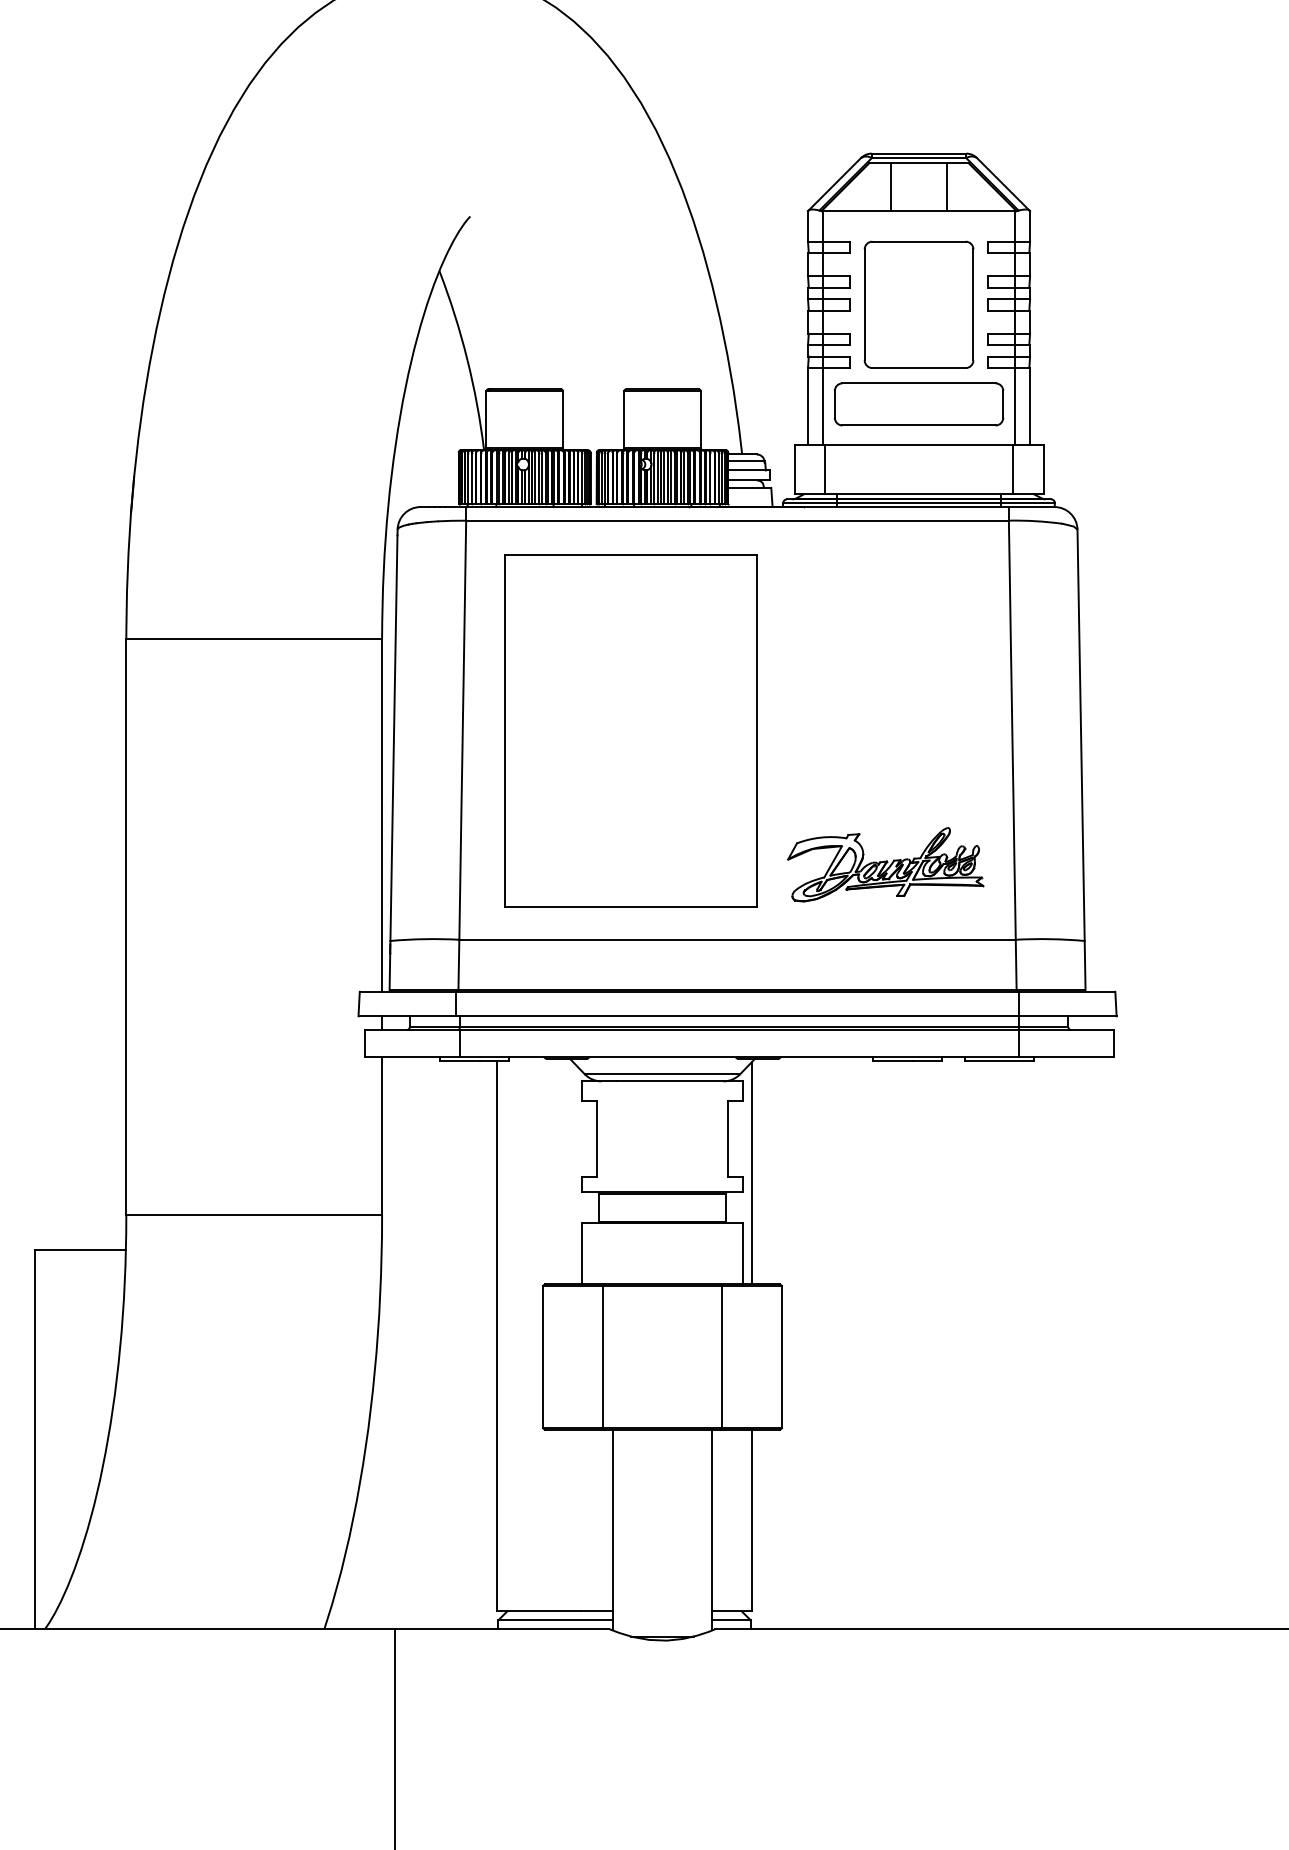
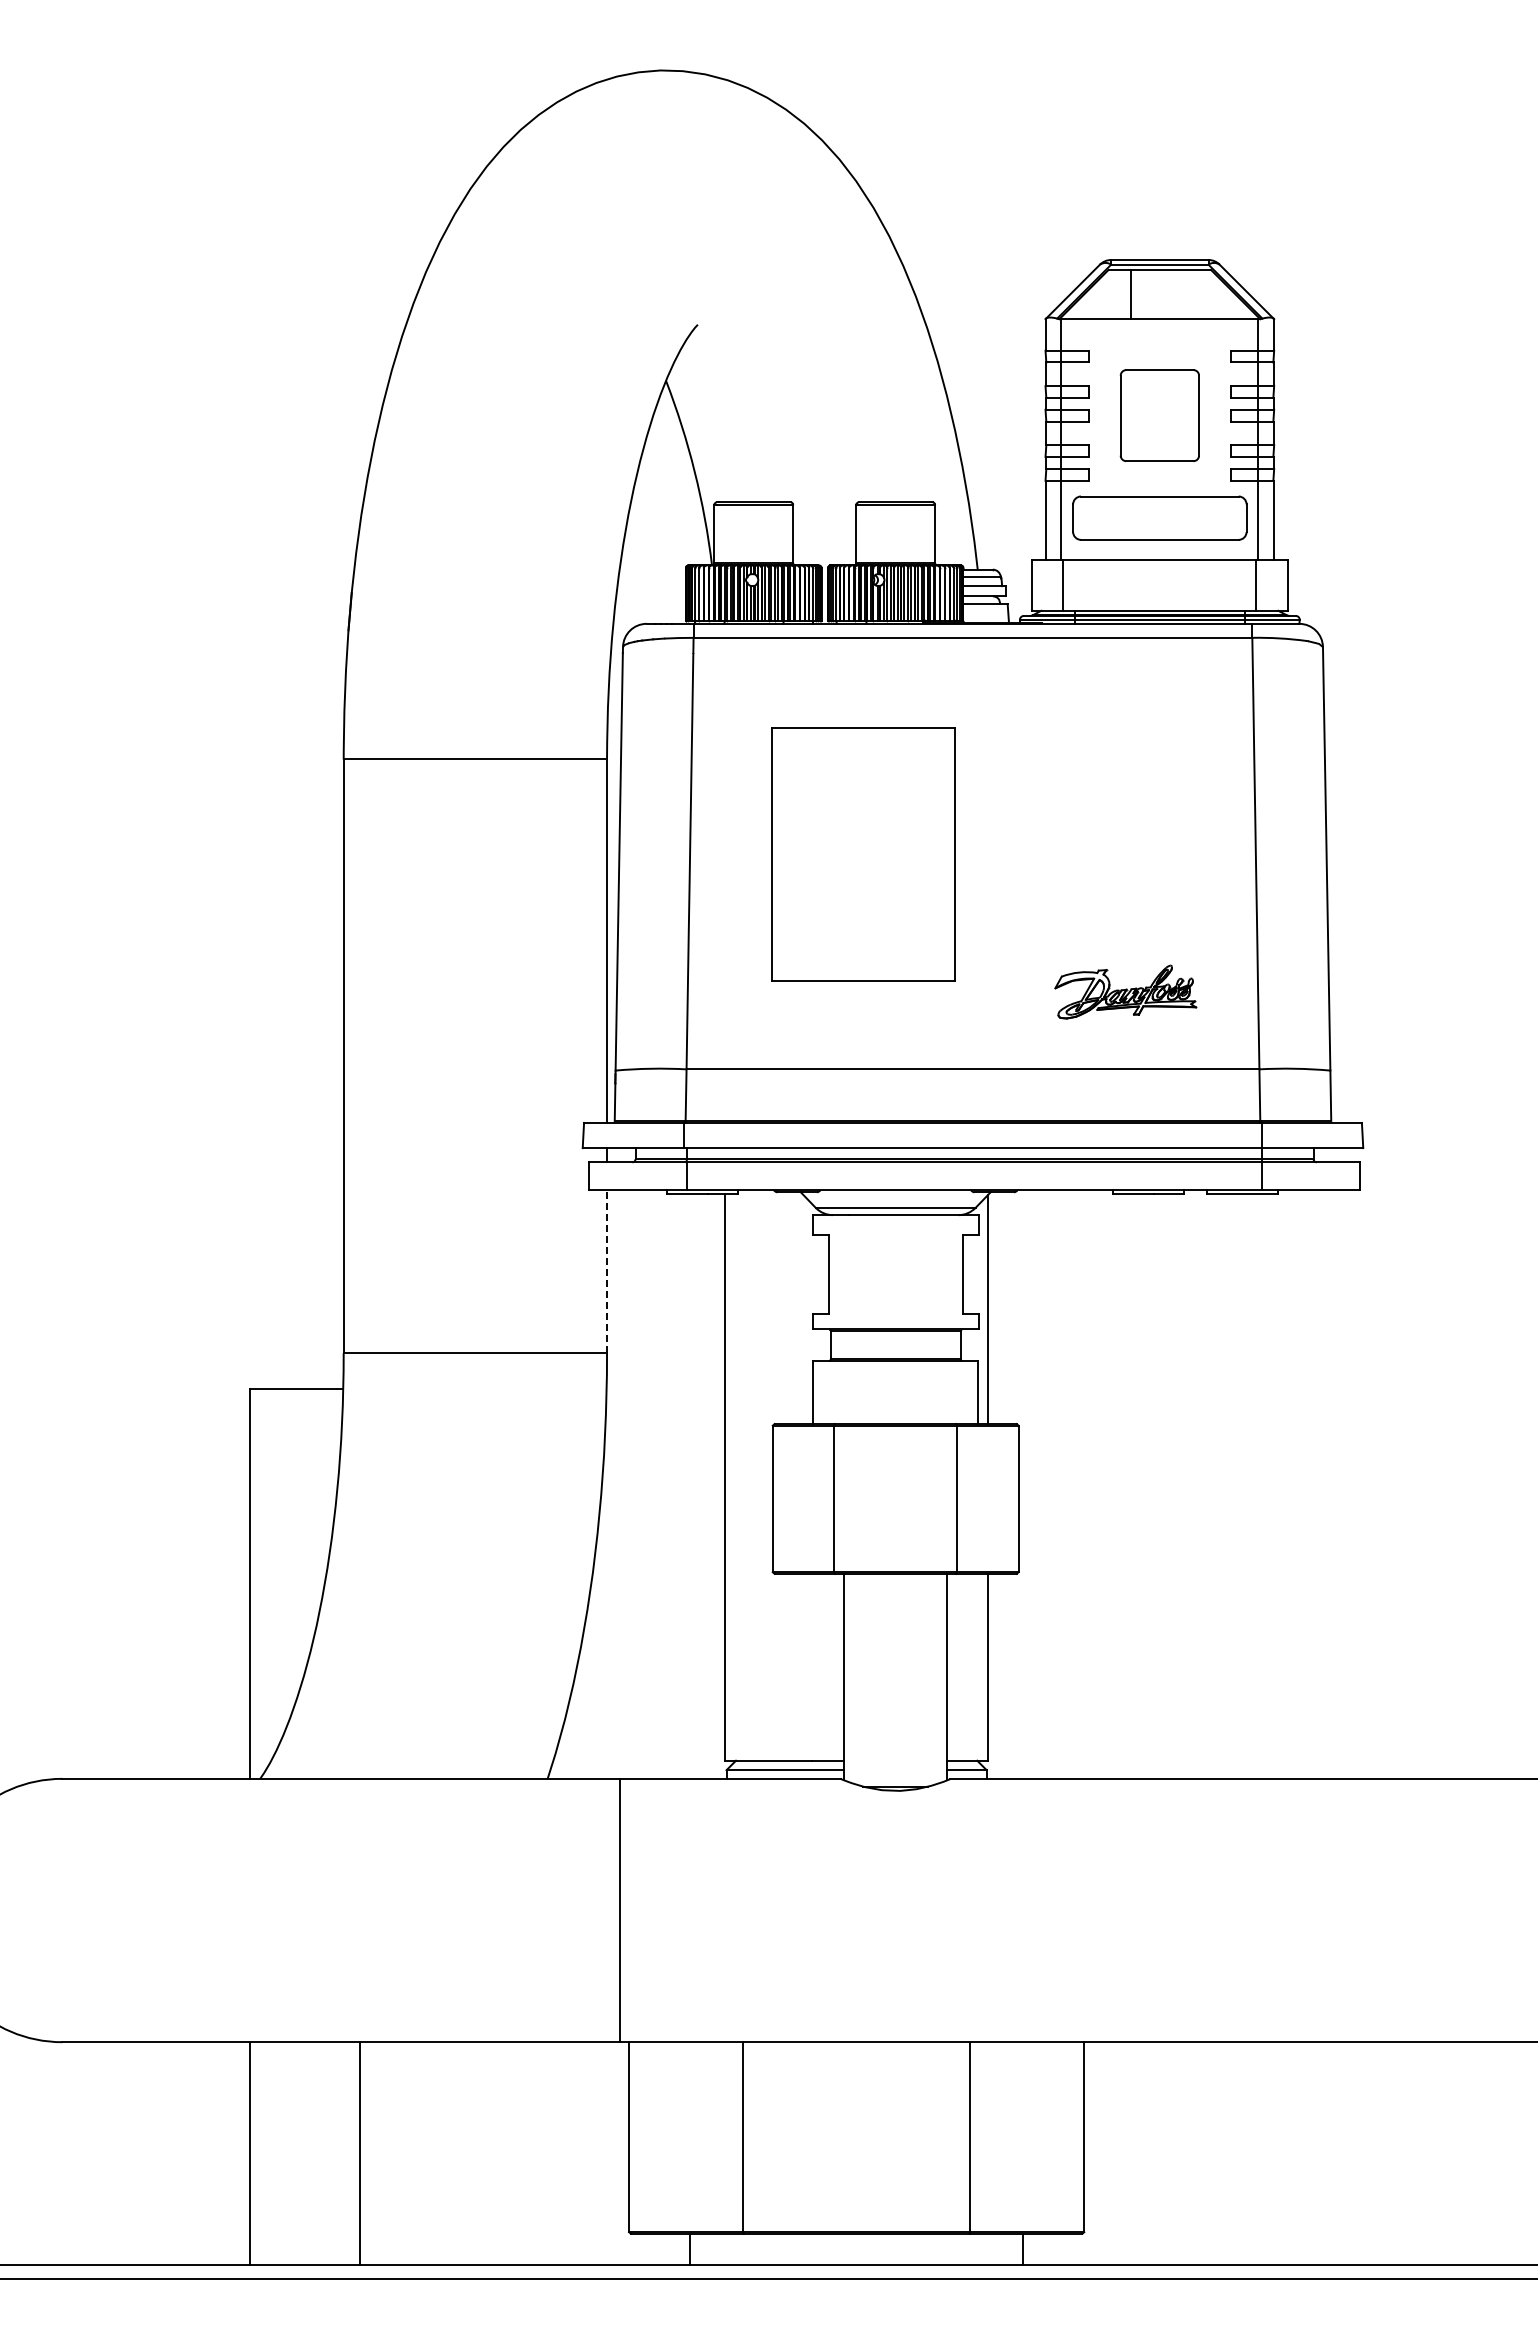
line: (946, 187) -> (1188, 294), removed
part: (918, 304) -> (1159, 415), size x0.7
part: (631, 731) -> (863, 854), size x0.7
part: (885, 864) -> (1125, 991), size x0.7
line: (382, 1136) -> (607, 1271), solid -> dashed

